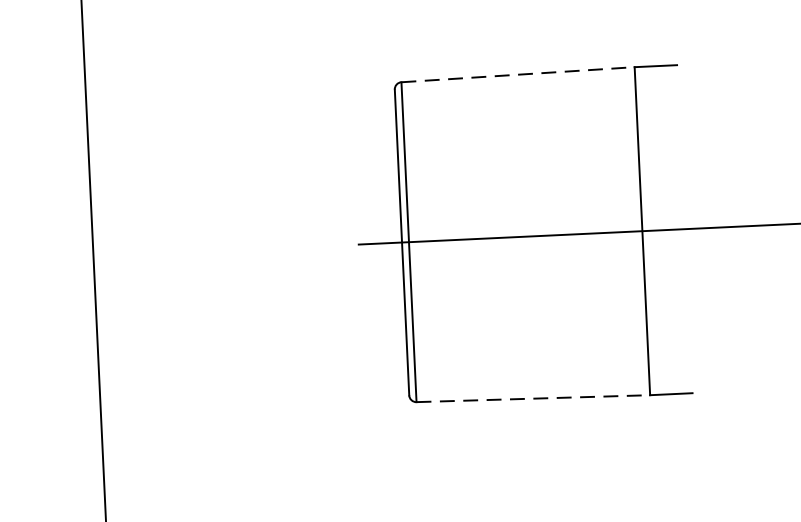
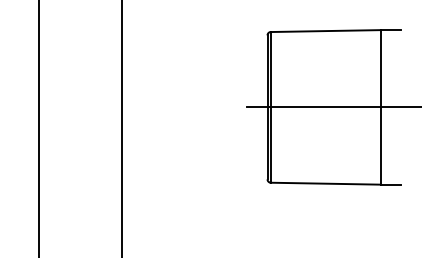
line: (517, 75) -> (325, 31), dashed -> solid
line: (532, 398) -> (325, 183), dashed -> solid

